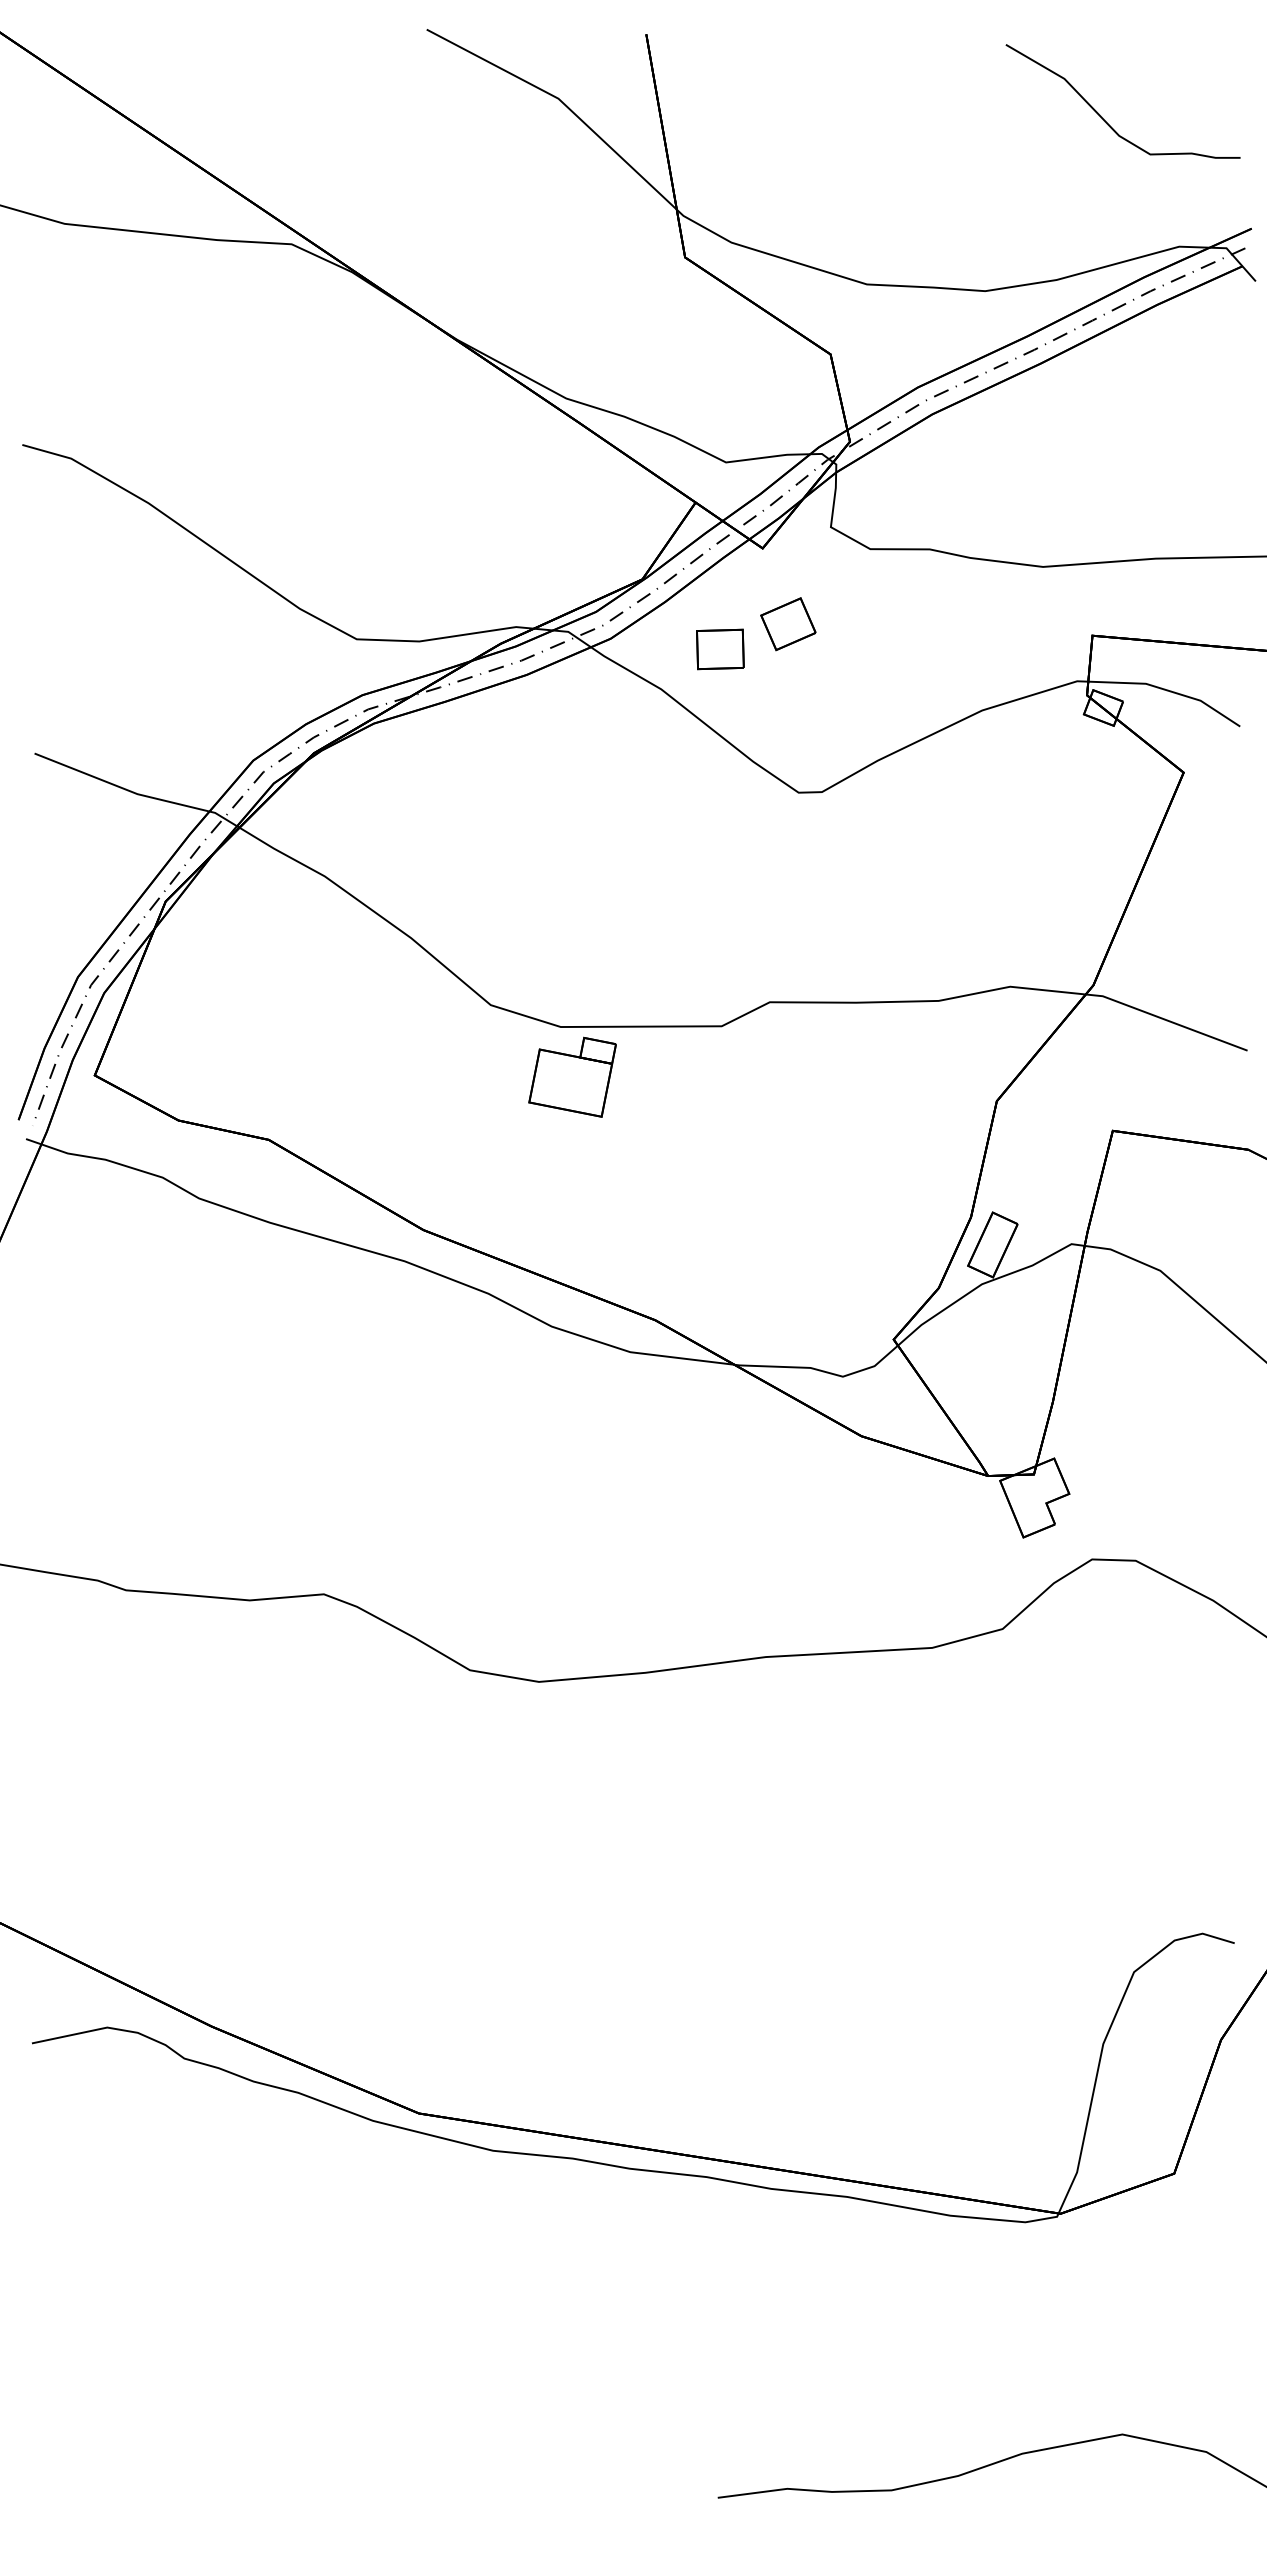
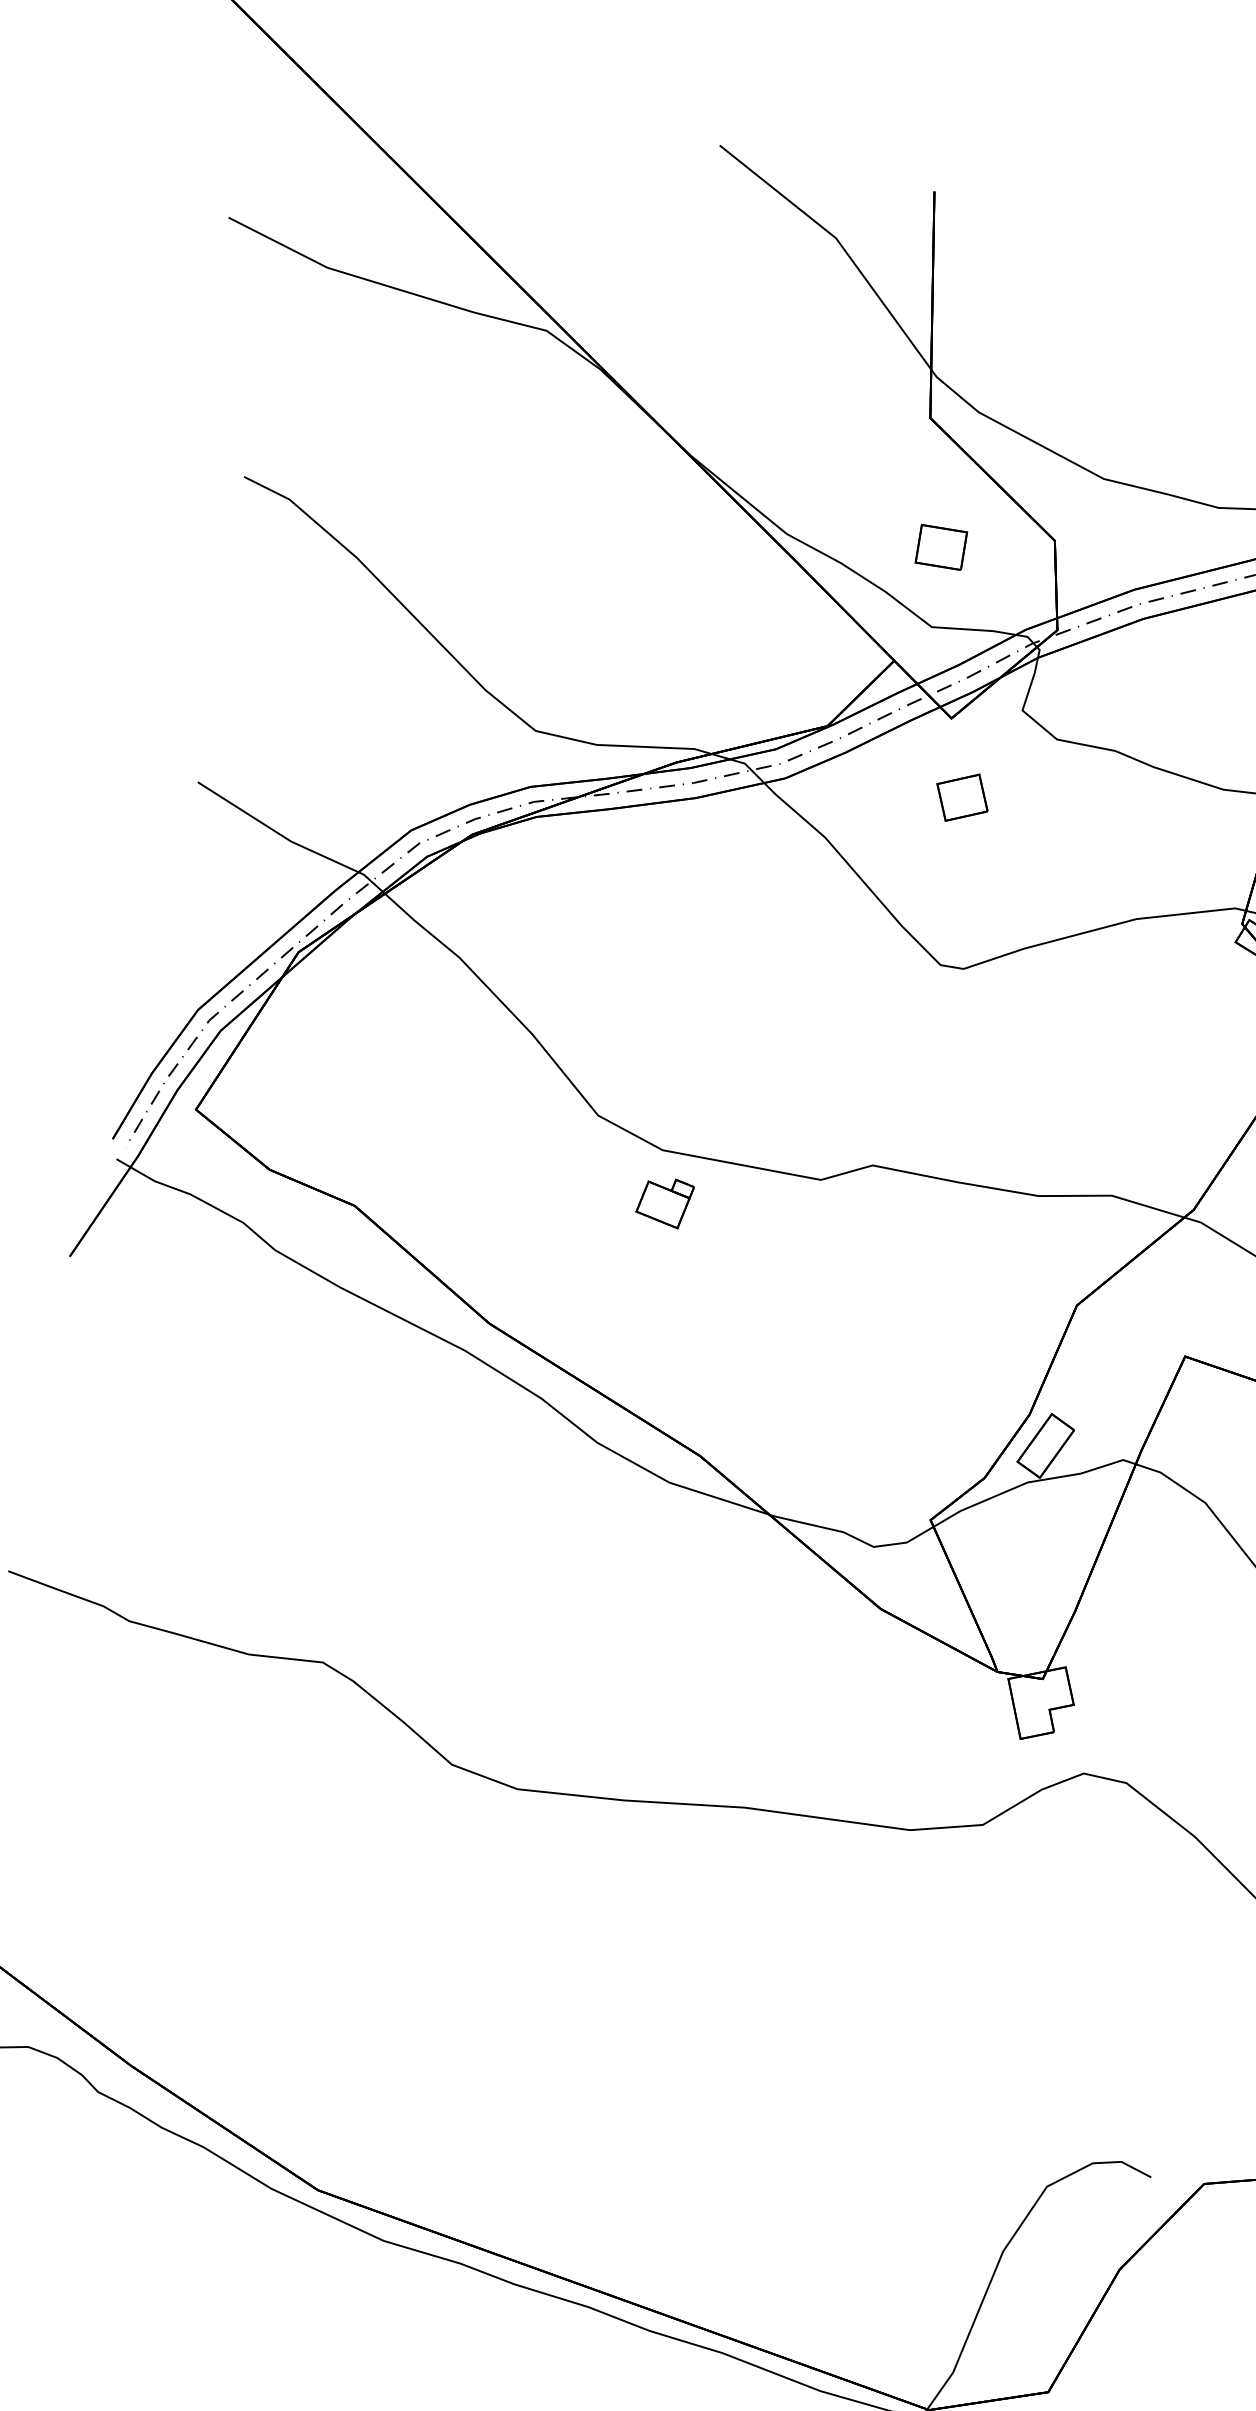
part: (720, 649) -> (941, 547), moved
part: (572, 1076) -> (664, 1201), size x0.6

